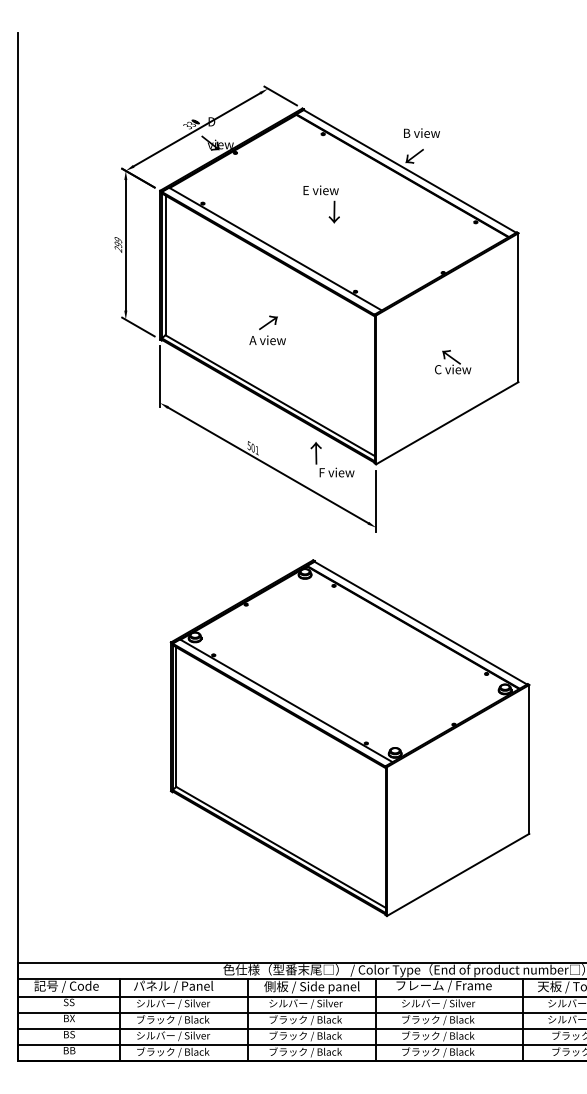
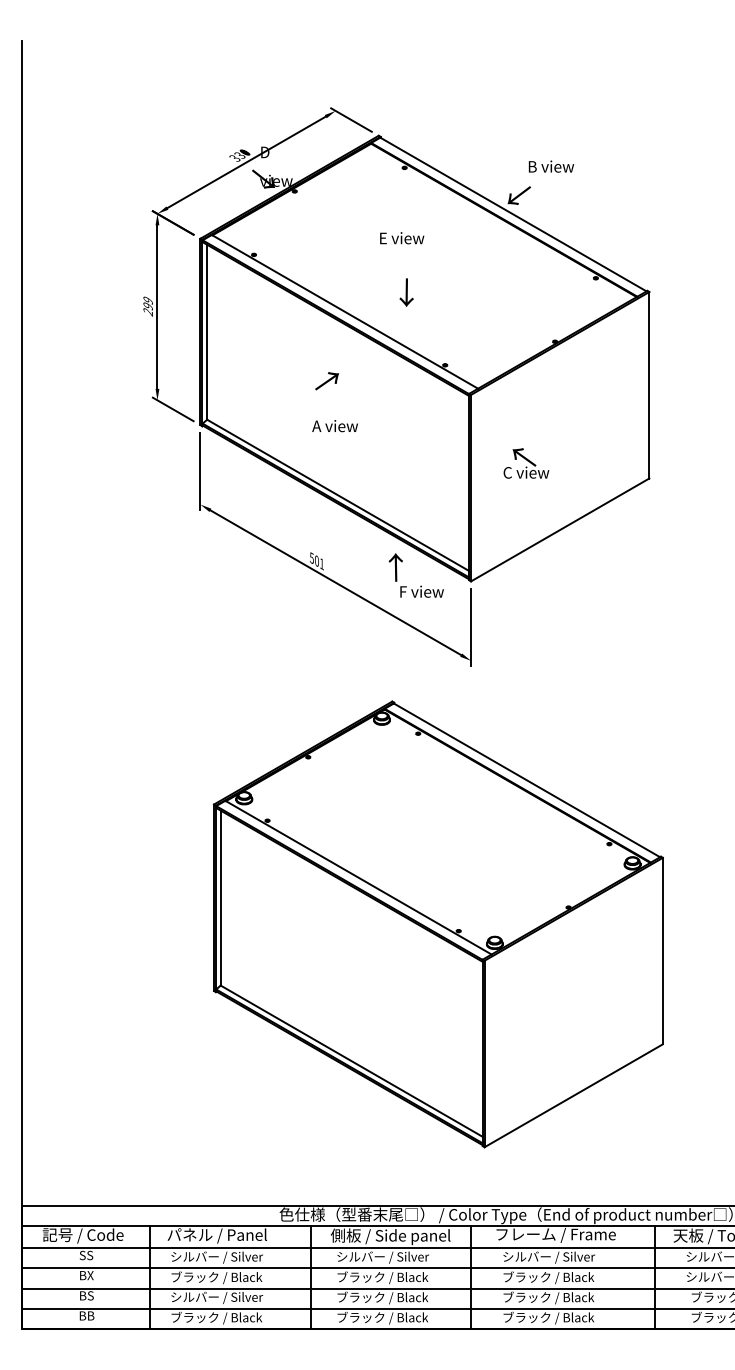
text: (422, 133) -> (551, 166), moved
text: (334, 212) -> (406, 292), moved
text: (268, 323) -> (327, 381), moved
text: (453, 362) -> (526, 463), moved

